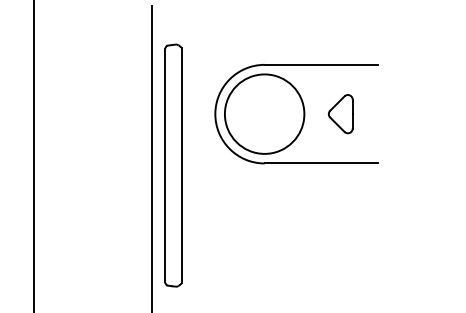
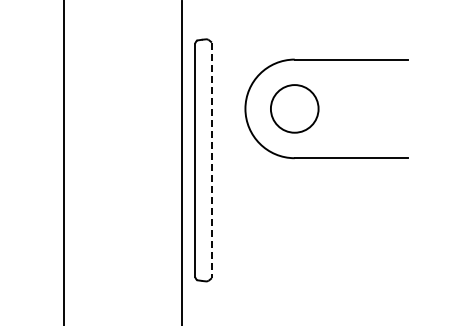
circle: (264, 113) -> (294, 108), size x0.6
part: (340, 113) -> (370, 108), removed
line: (181, 165) -> (211, 160), solid -> dashed

